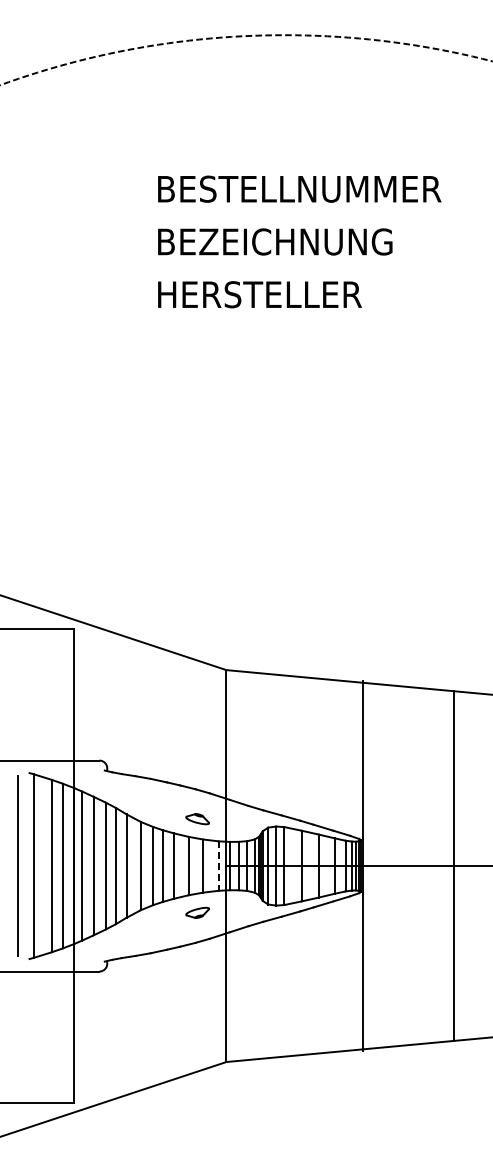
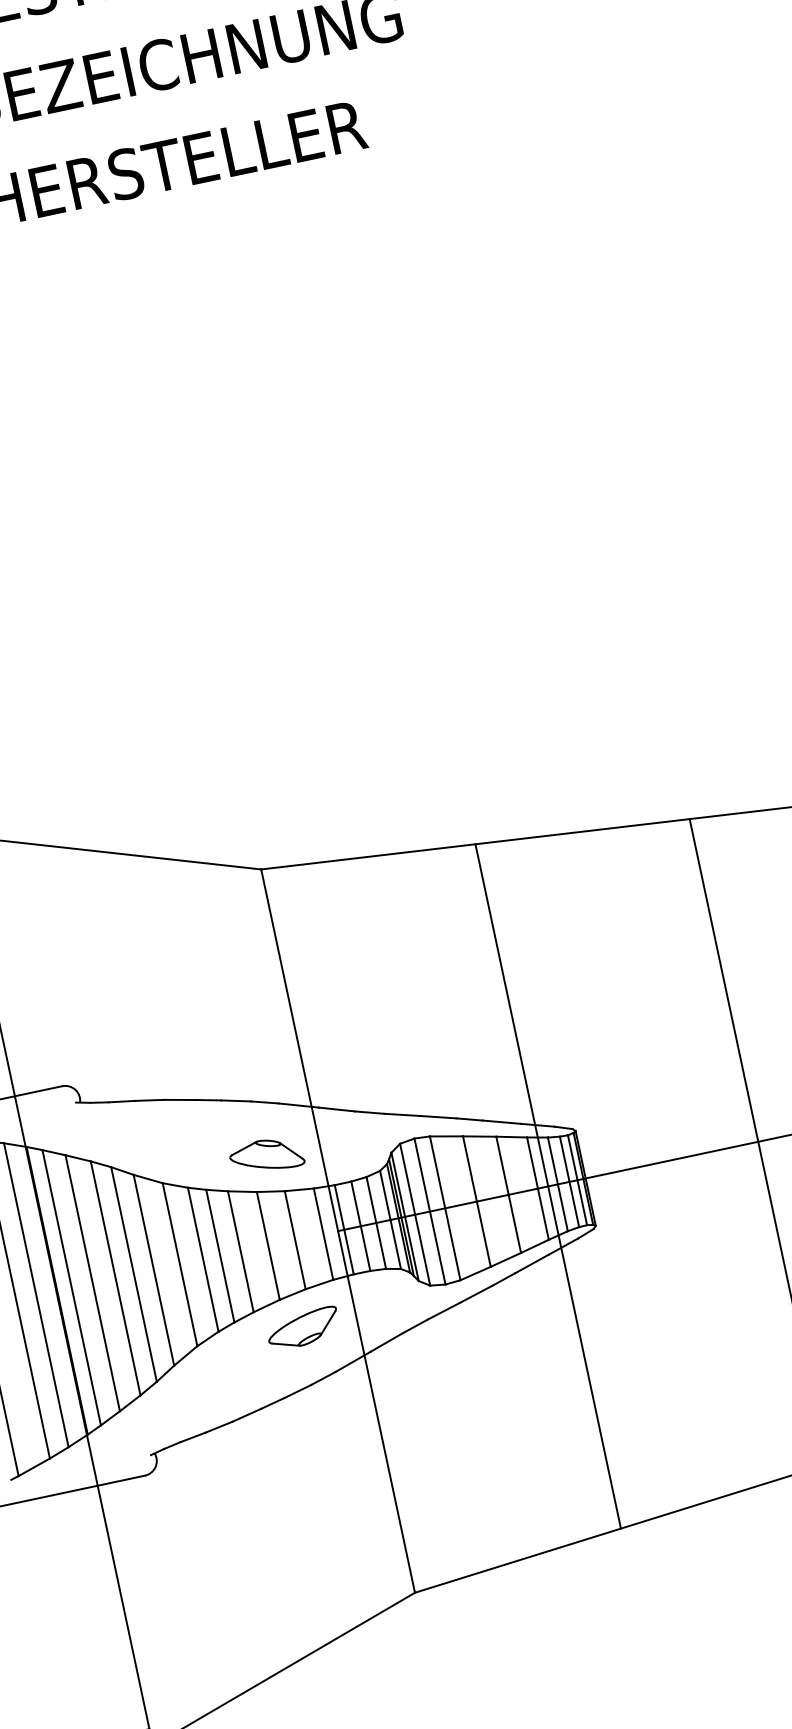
part: (197, 818) -> (266, 1154), size x1.67
line: (363, 865) -> (548, 1185), moved
line: (218, 866) -> (323, 1235), dashed -> solid
part: (197, 912) -> (302, 1328), size x1.67

